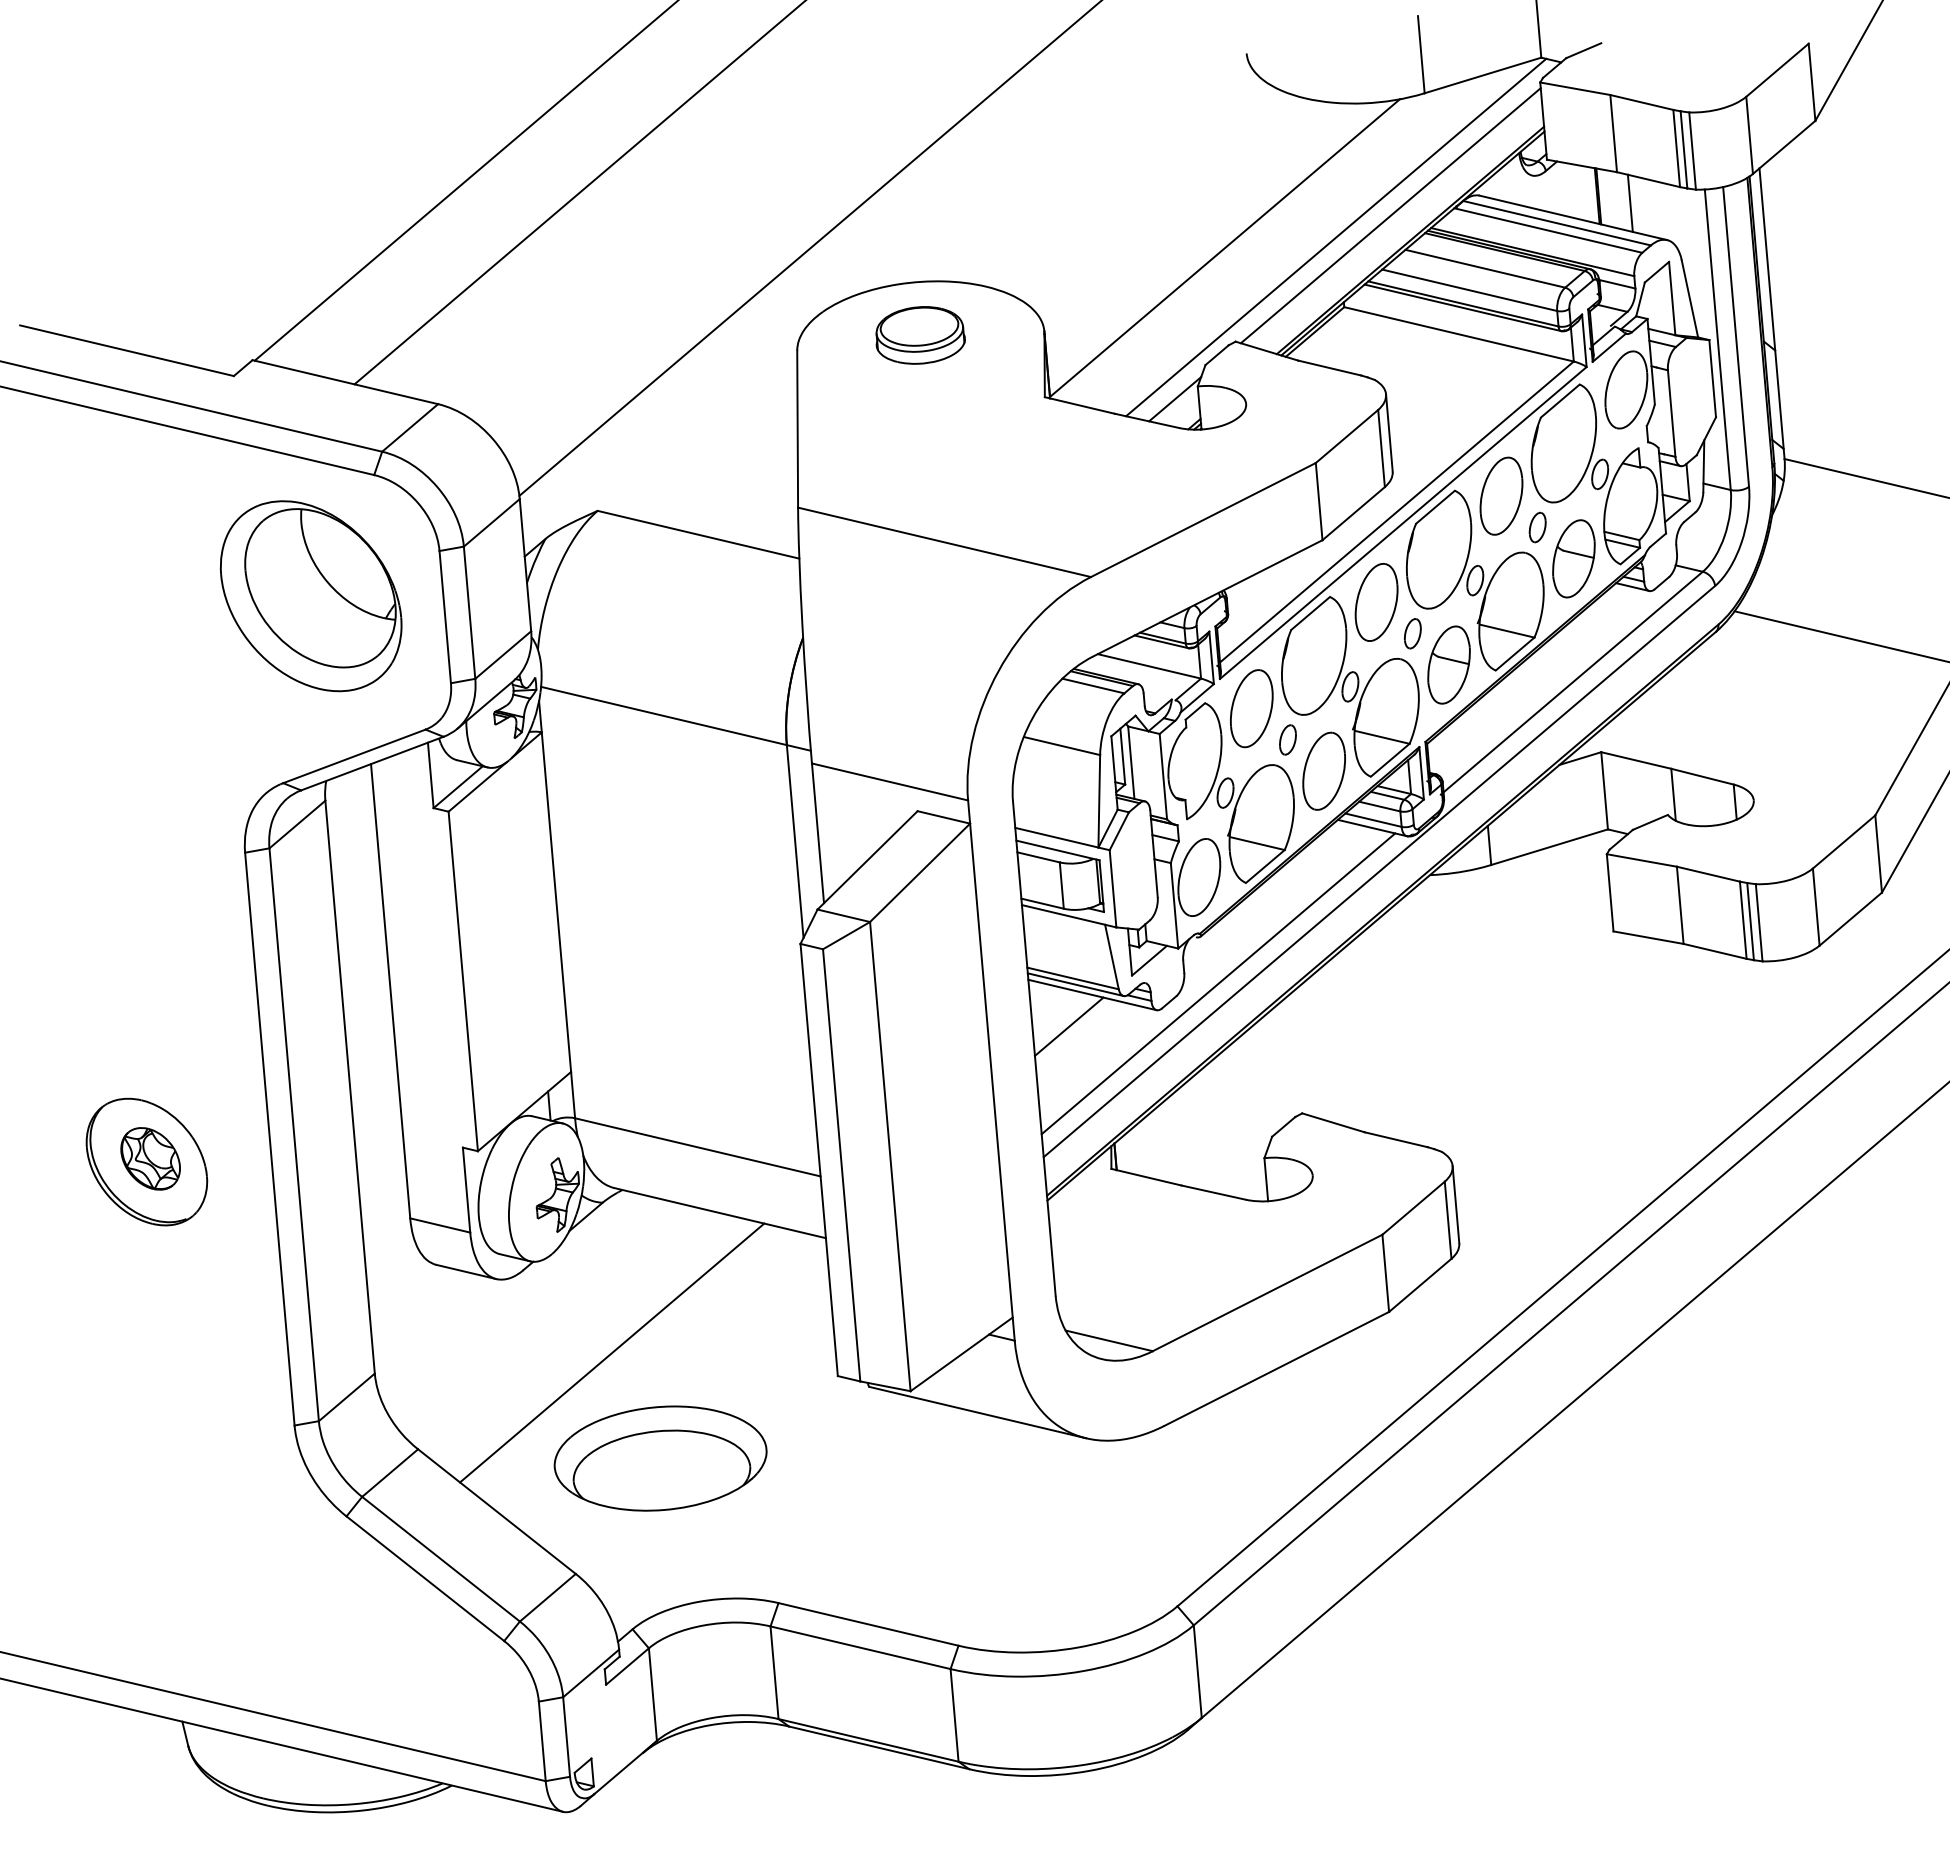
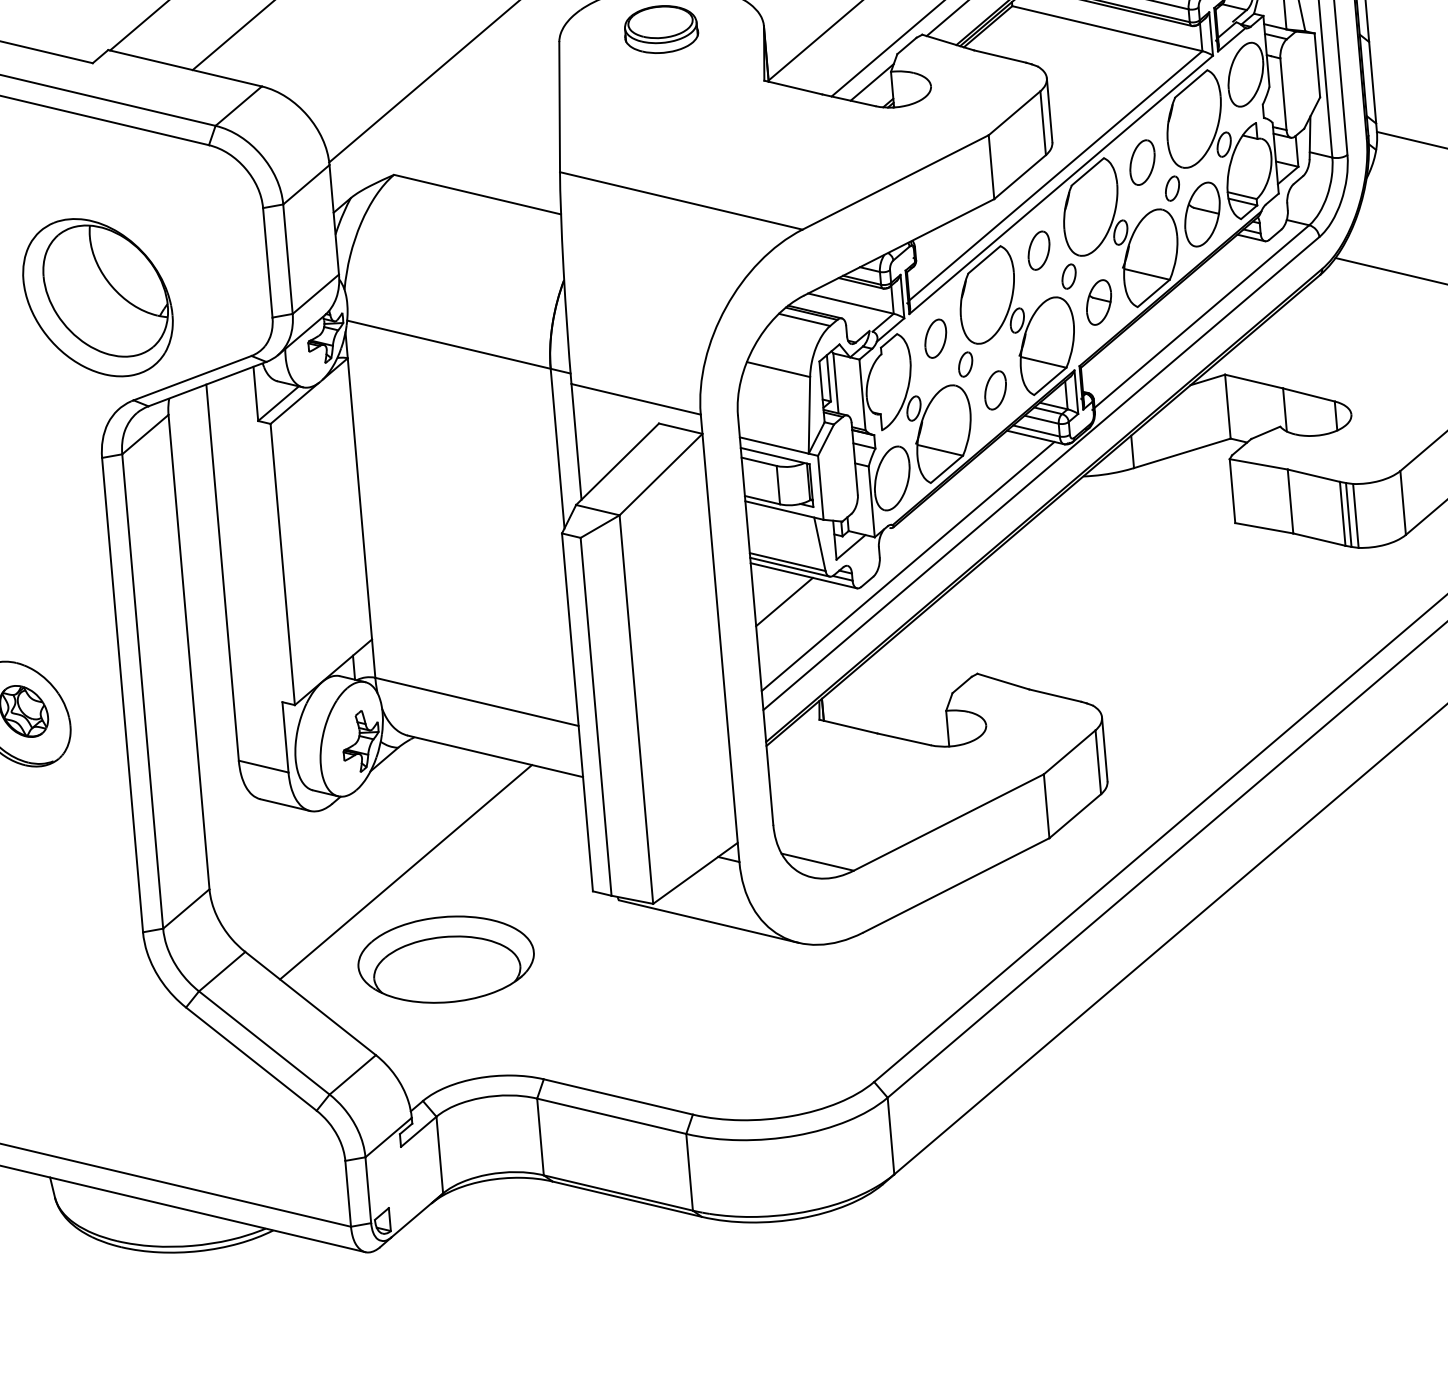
part: (1501, 495) -> (1142, 162), size x0.7
part: (310, 596) -> (97, 297), moved
part: (1376, 602) -> (1038, 250), size x0.6
part: (1448, 664) -> (1098, 302), size x0.7
part: (1251, 708) -> (935, 338), size x0.6
part: (1323, 770) -> (995, 389), size x0.6

